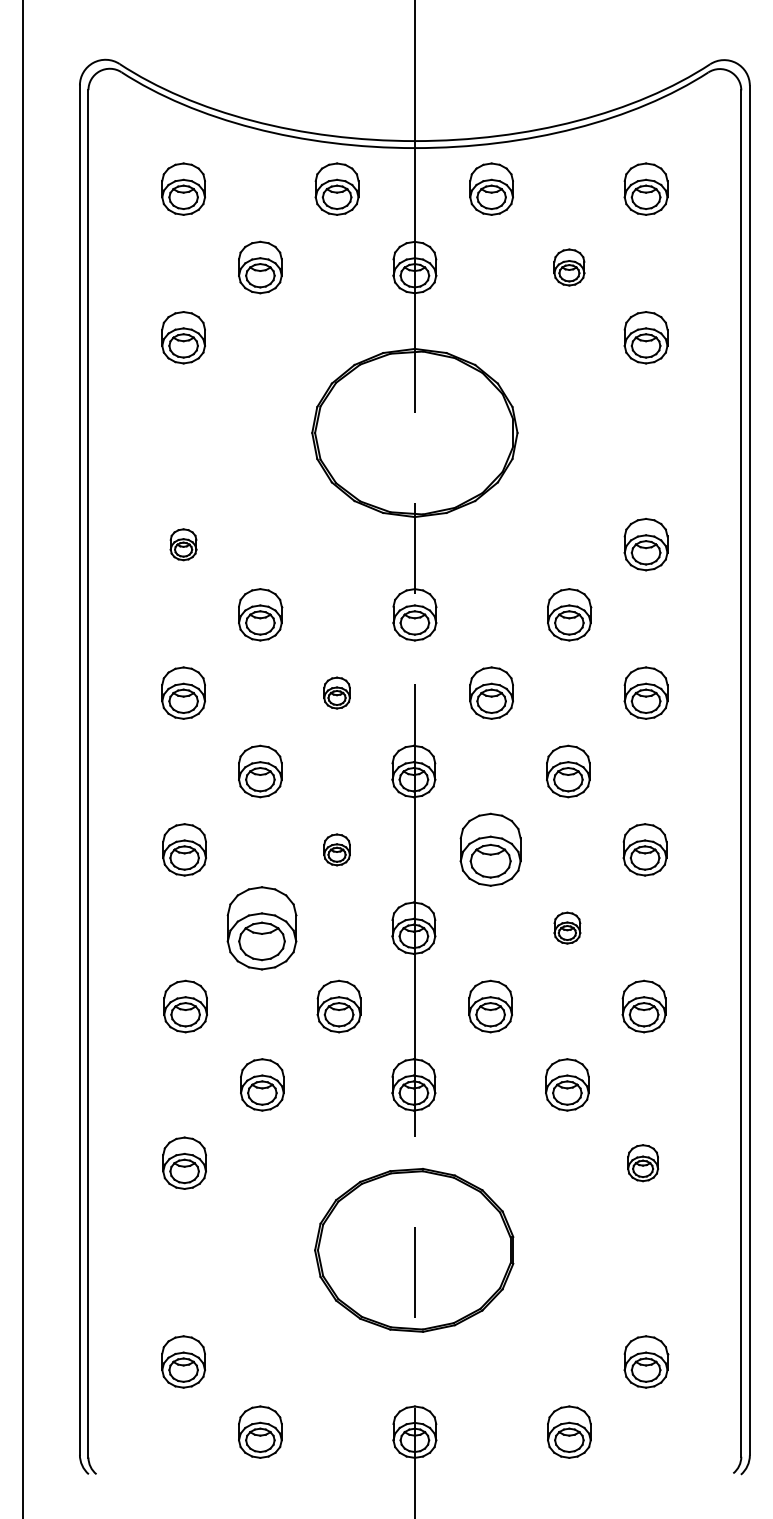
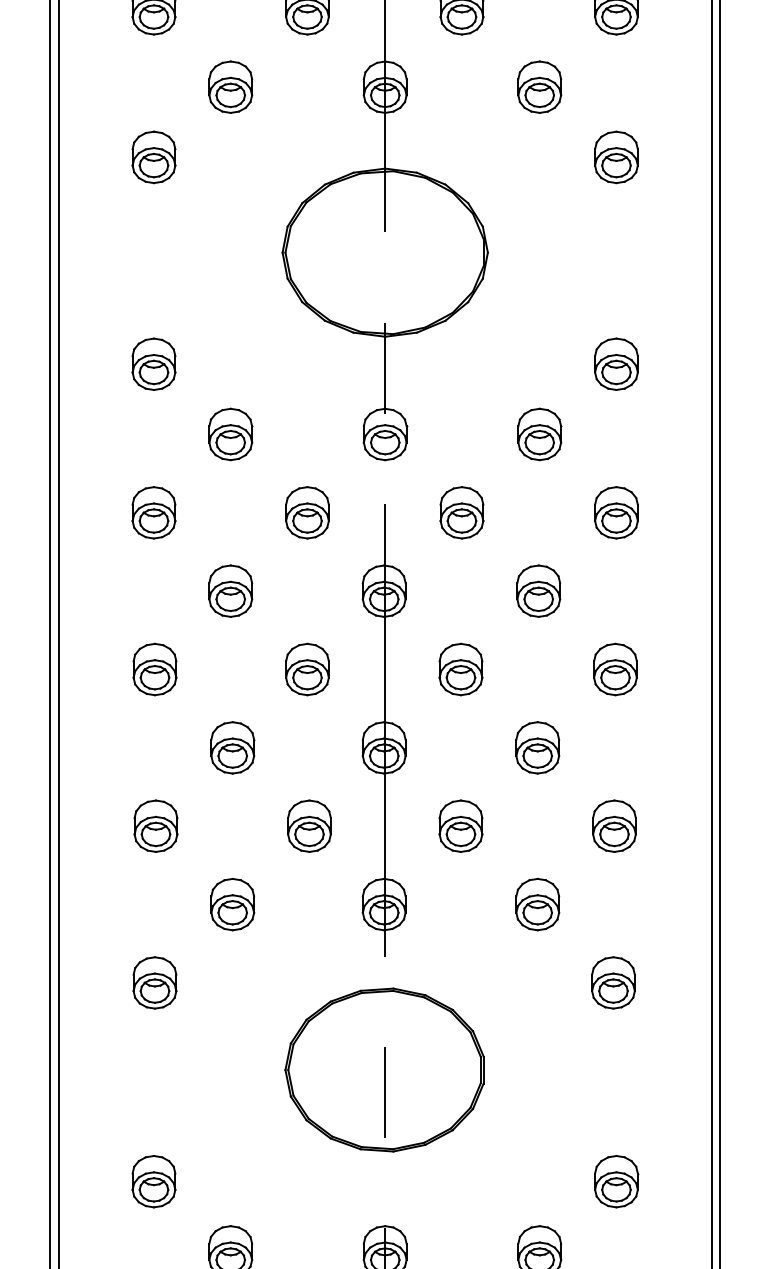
part: (569, 267) -> (539, 87), size x1.43
part: (183, 544) -> (153, 364), size x1.67
part: (336, 692) -> (306, 512), size x1.67
part: (336, 849) -> (306, 669), size x1.67
part: (490, 849) -> (460, 669), size x0.71
part: (262, 927) -> (232, 747), size x0.62
part: (567, 927) -> (537, 747), size x1.67
part: (642, 1162) -> (612, 982), size x1.43

